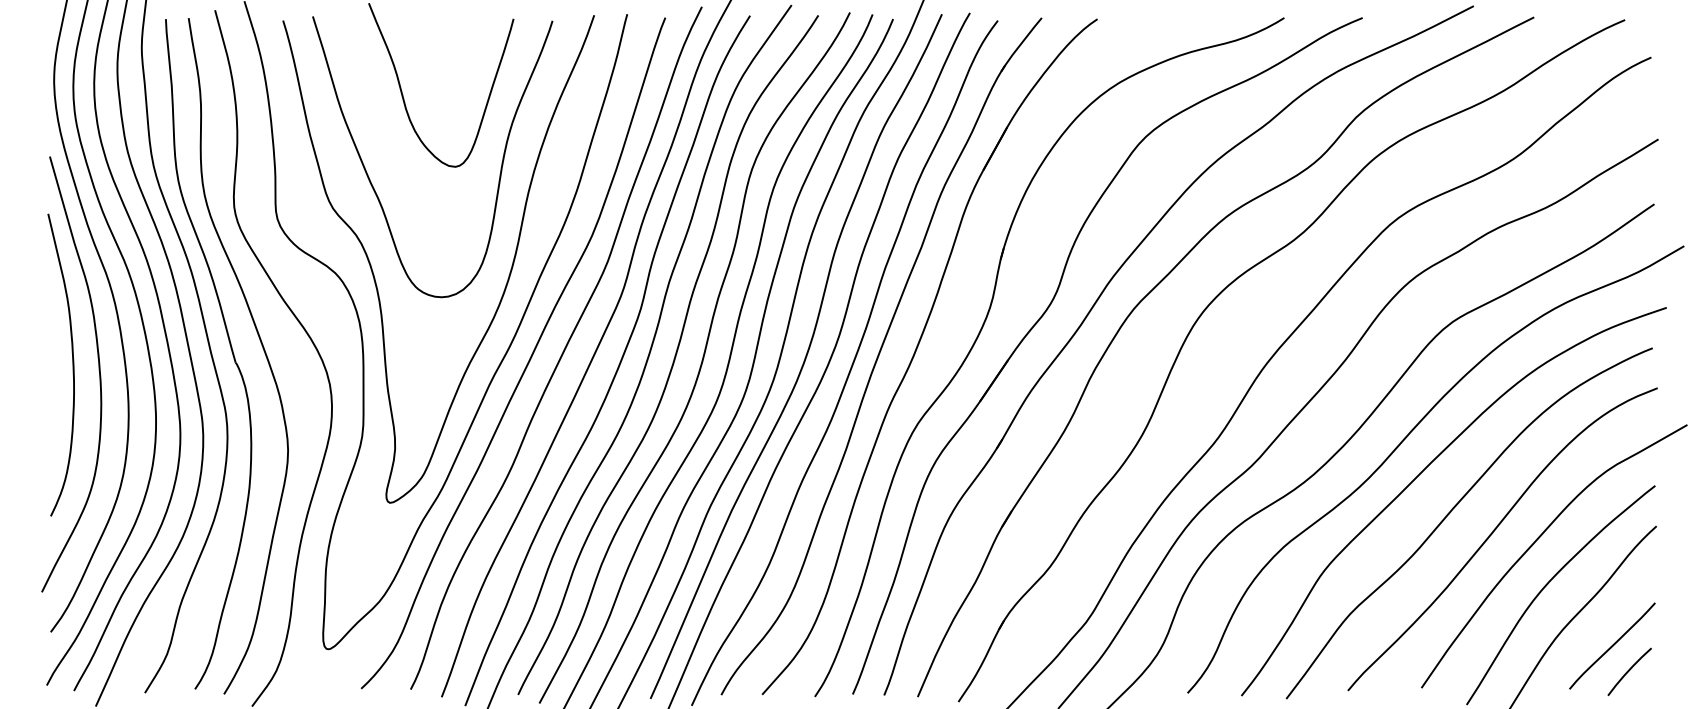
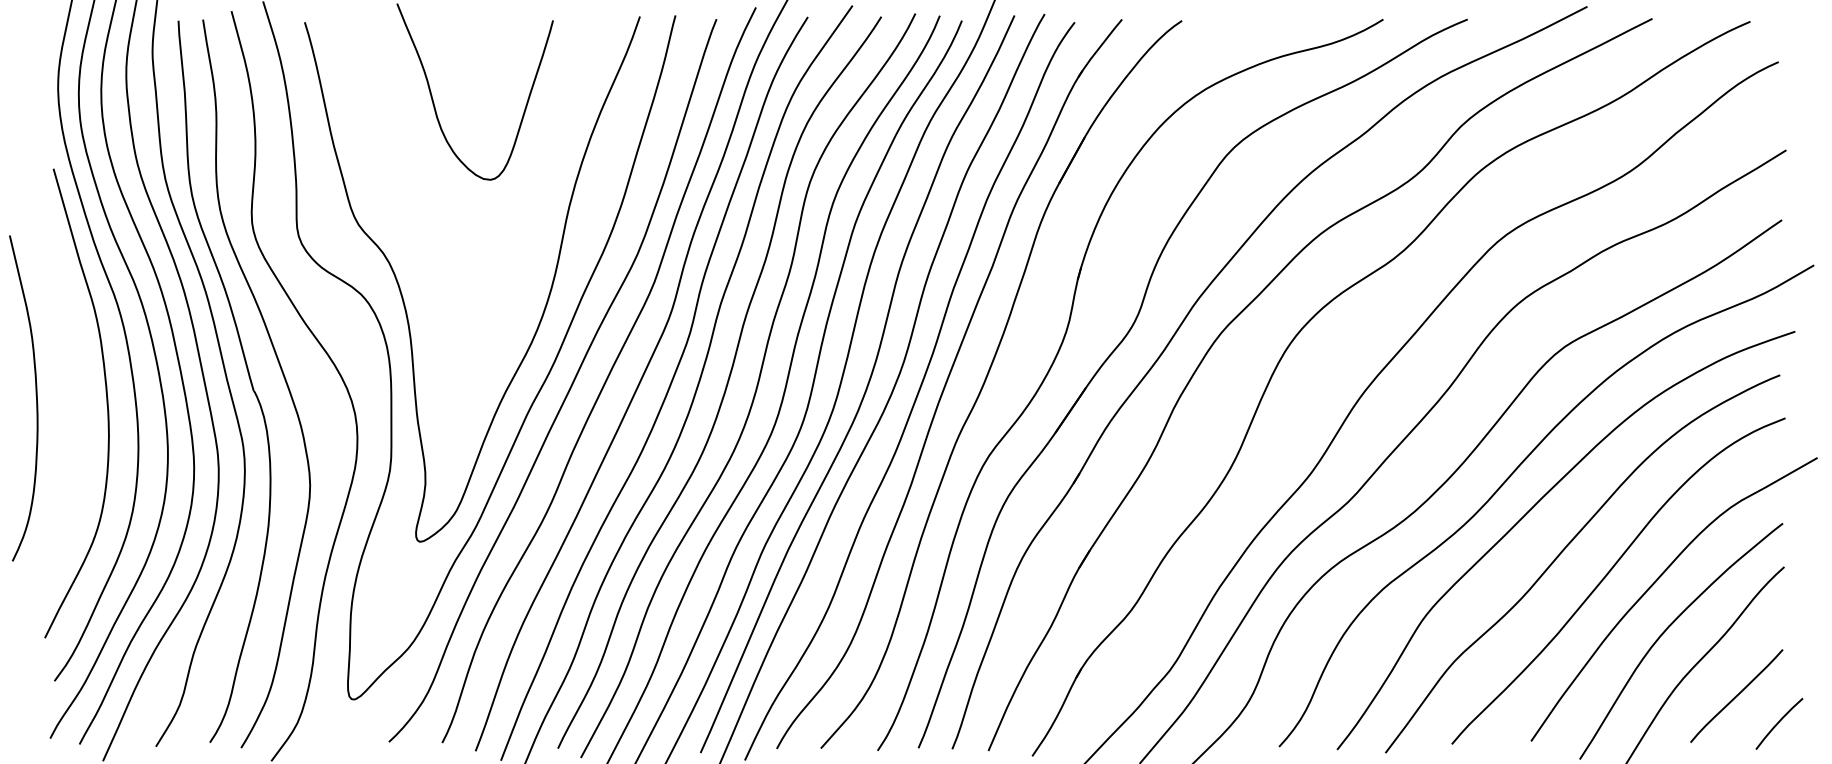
curve: (373, 186) -> (402, 201), removed
curve: (72, 362) -> (35, 395), moved
curve: (1629, 670) -> (1779, 722), moved

